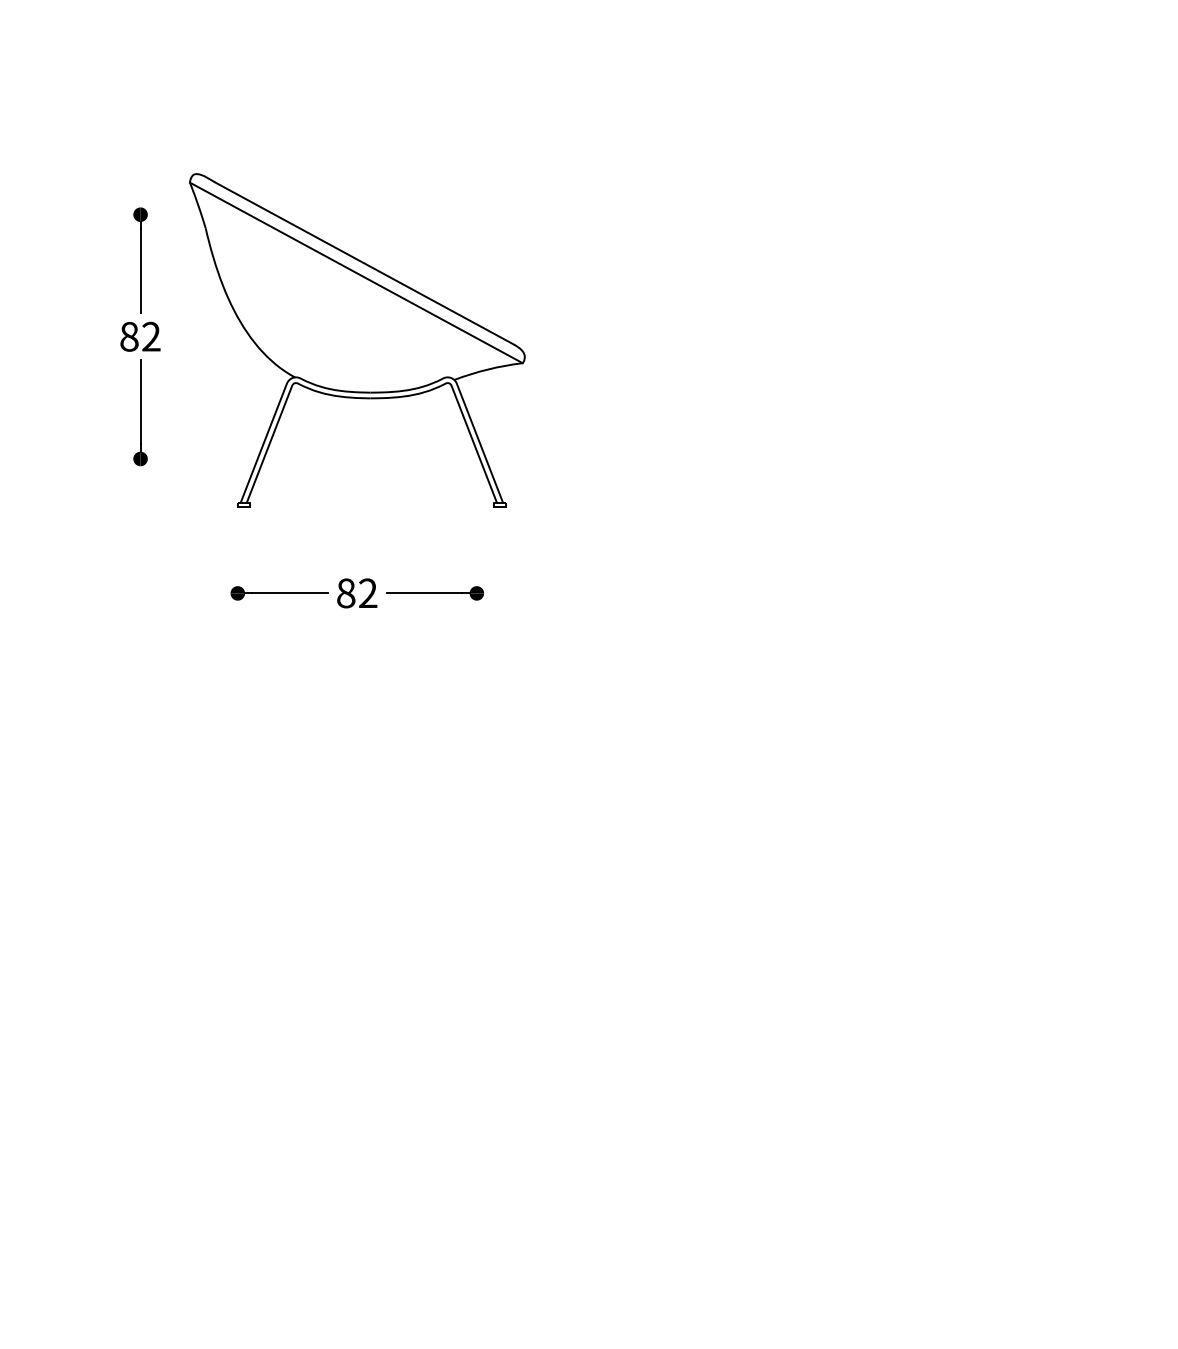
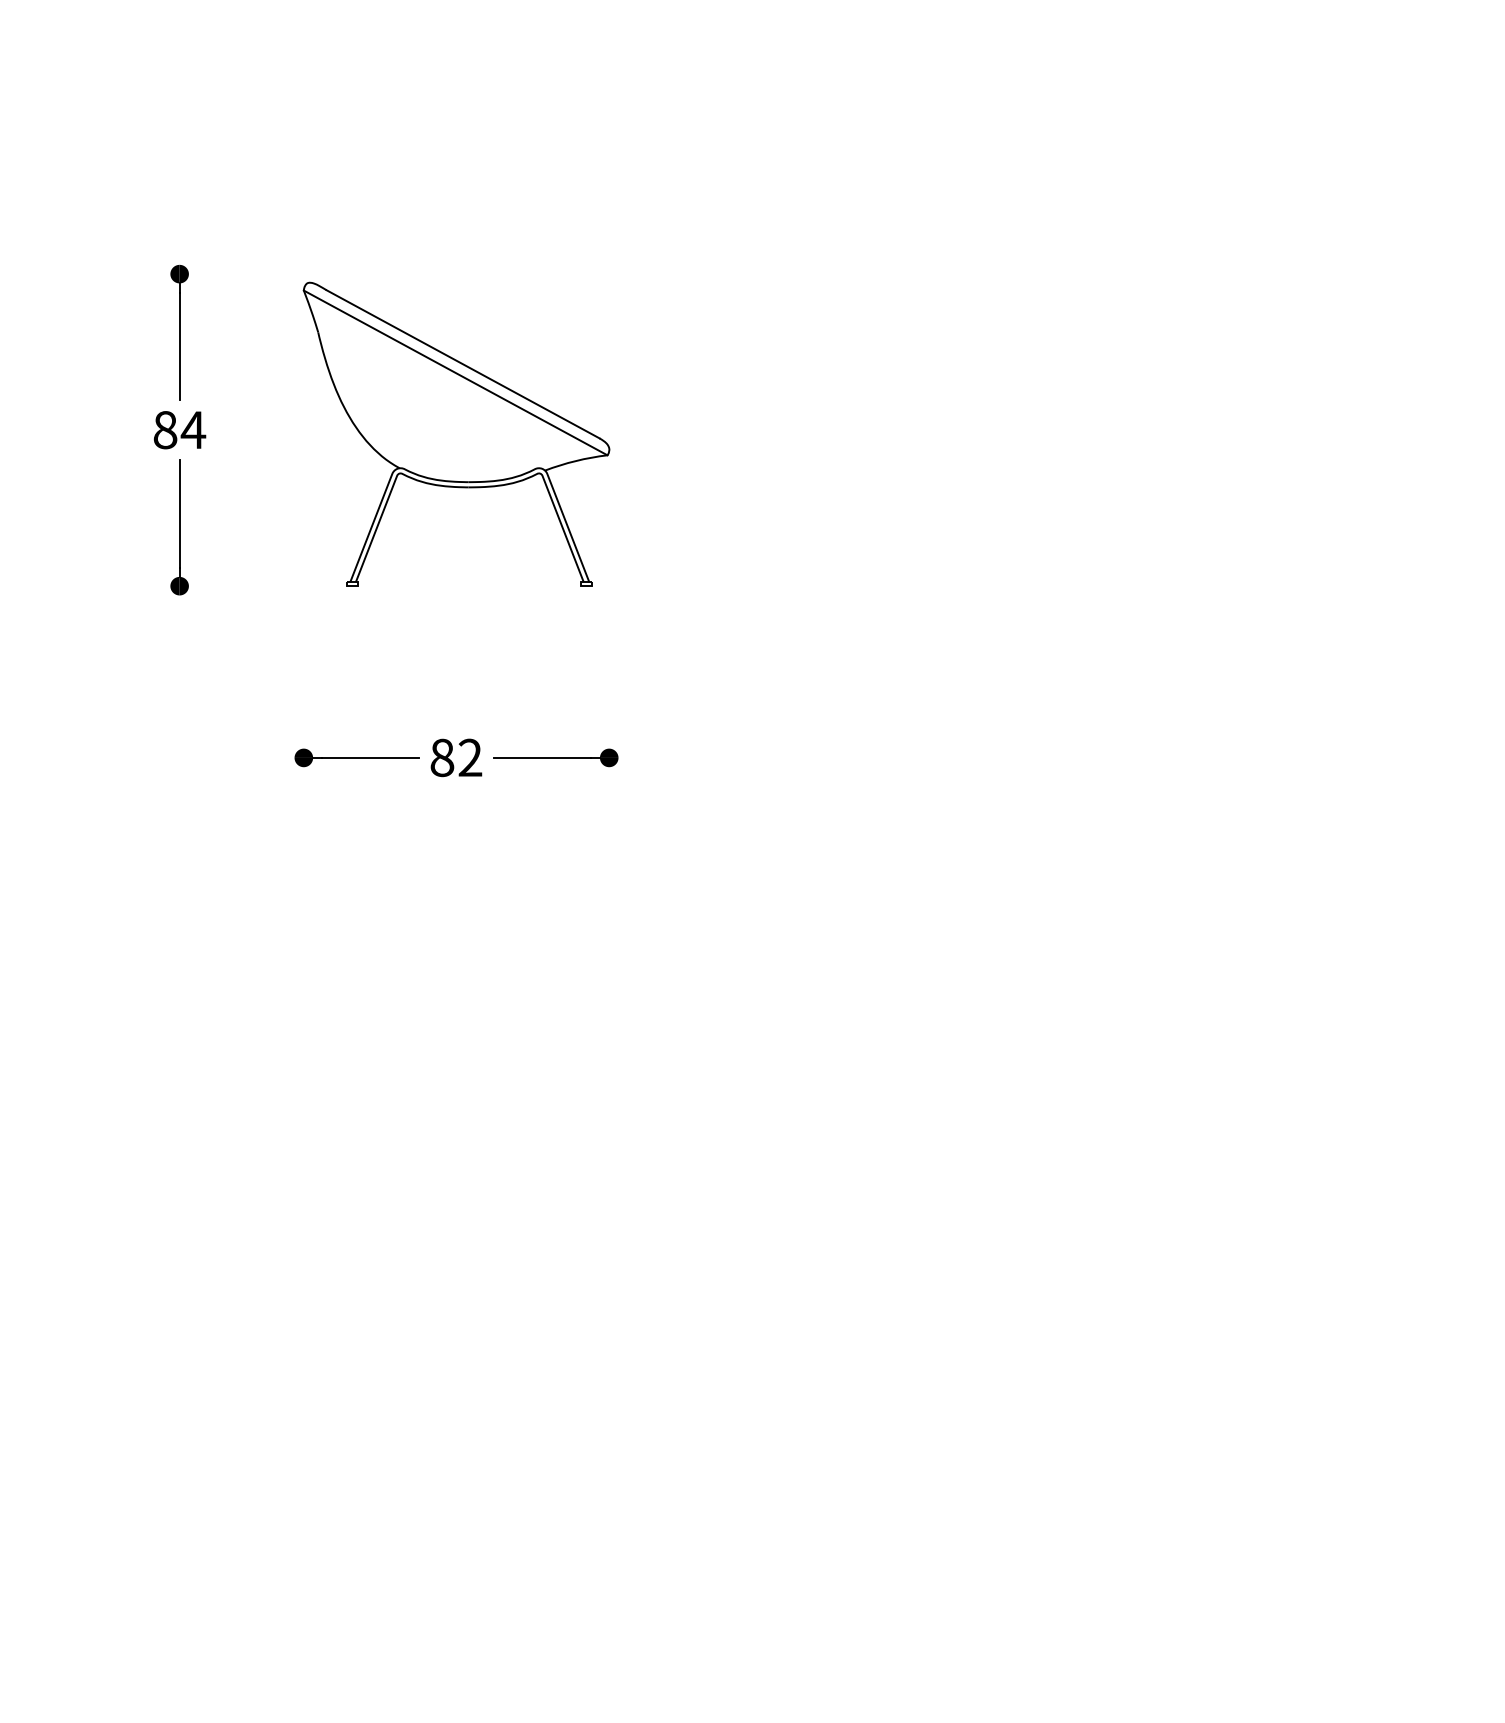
text: (151, 336) -> (193, 429), 82 -> 84
part: (357, 339) -> (456, 433), size x0.71

